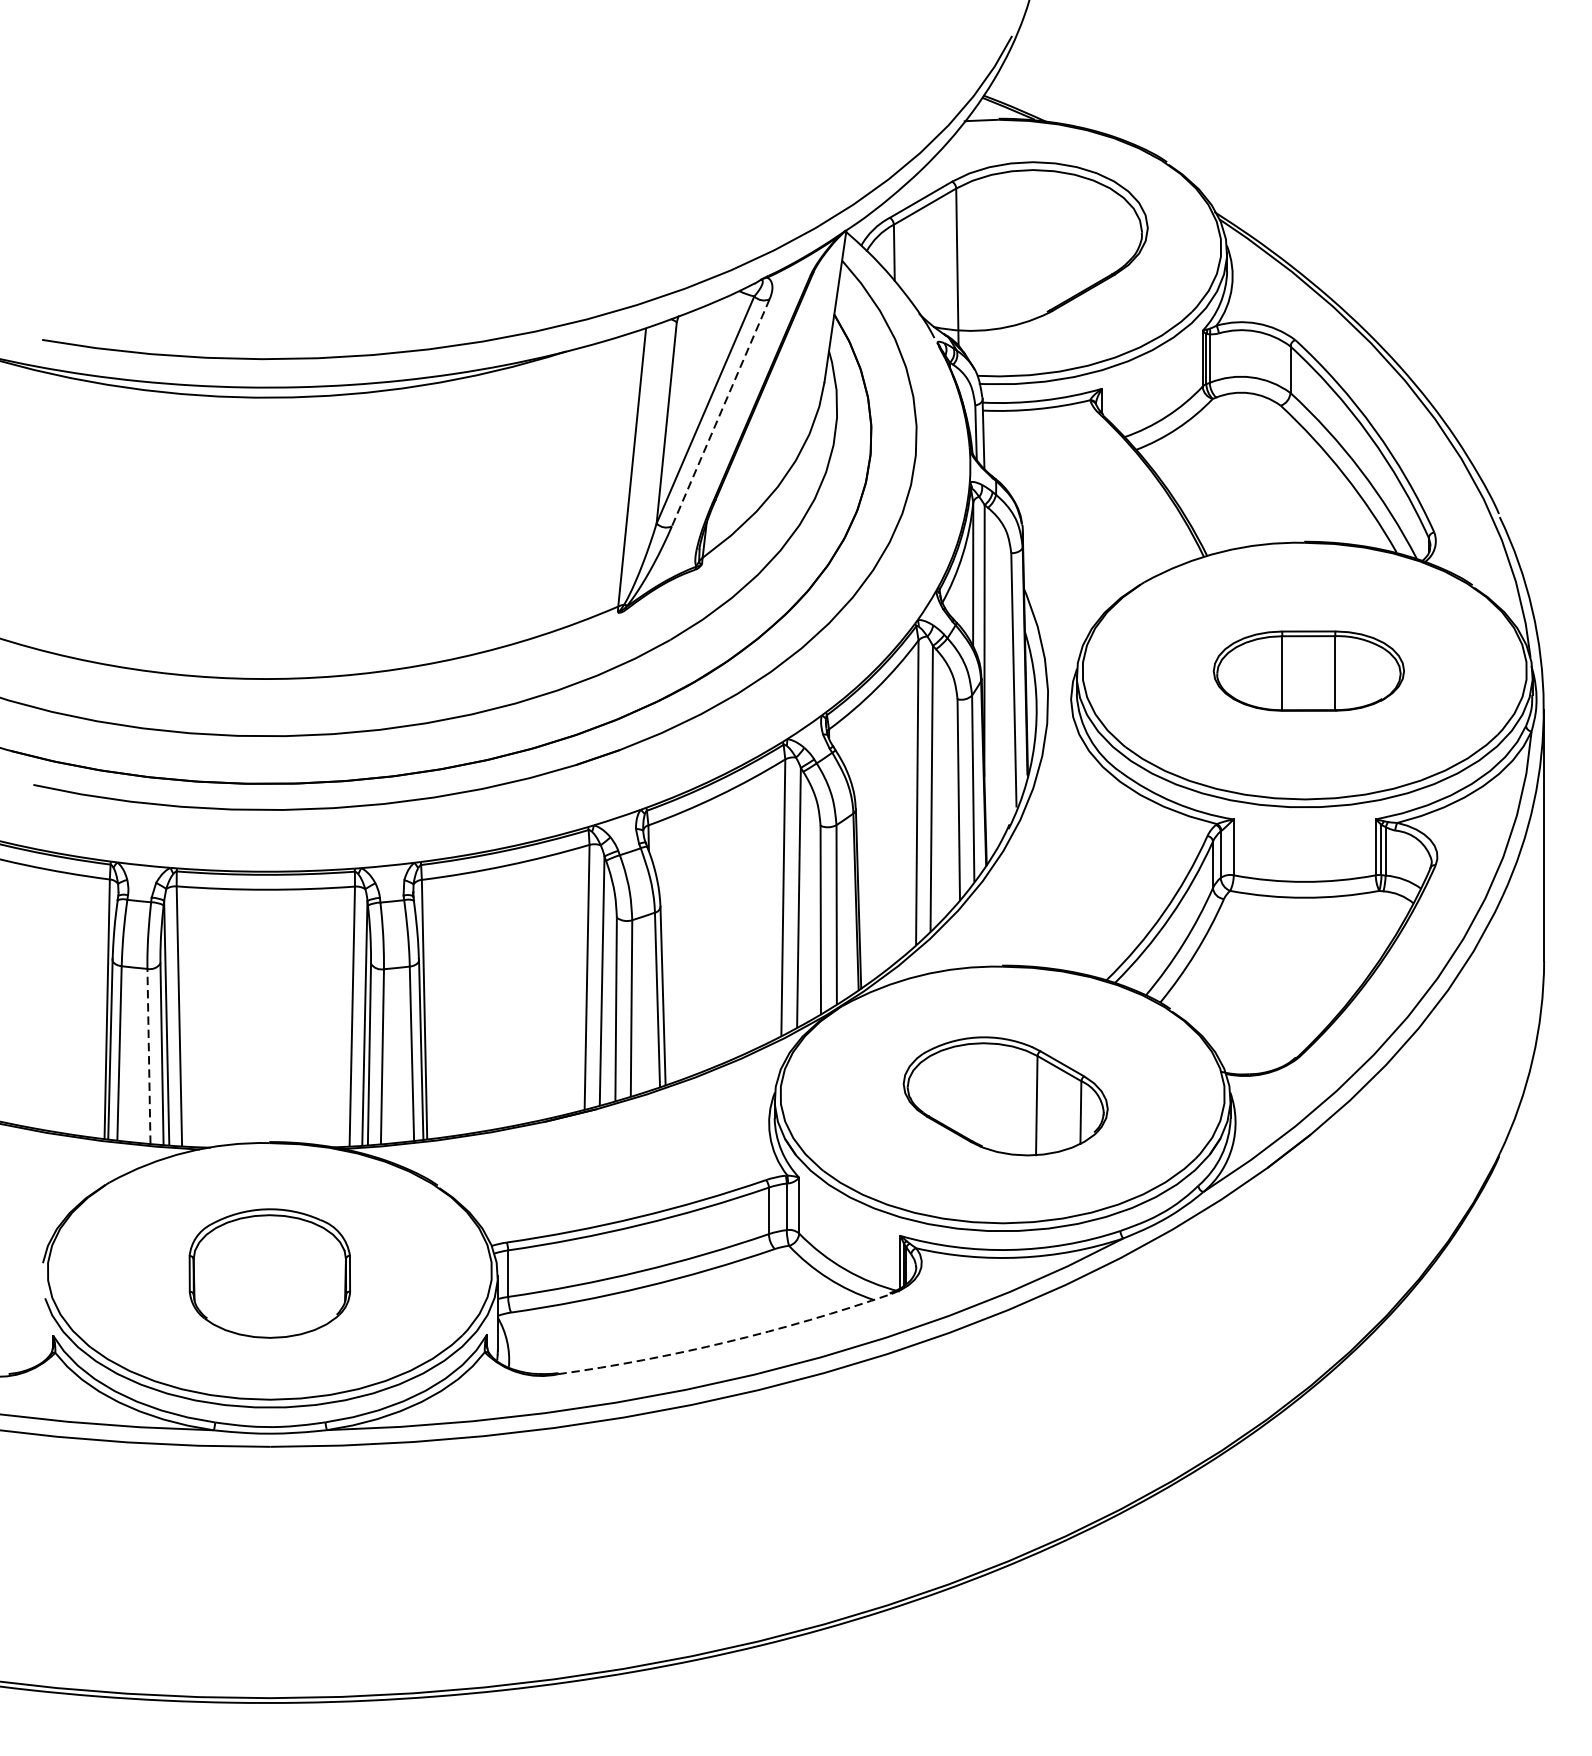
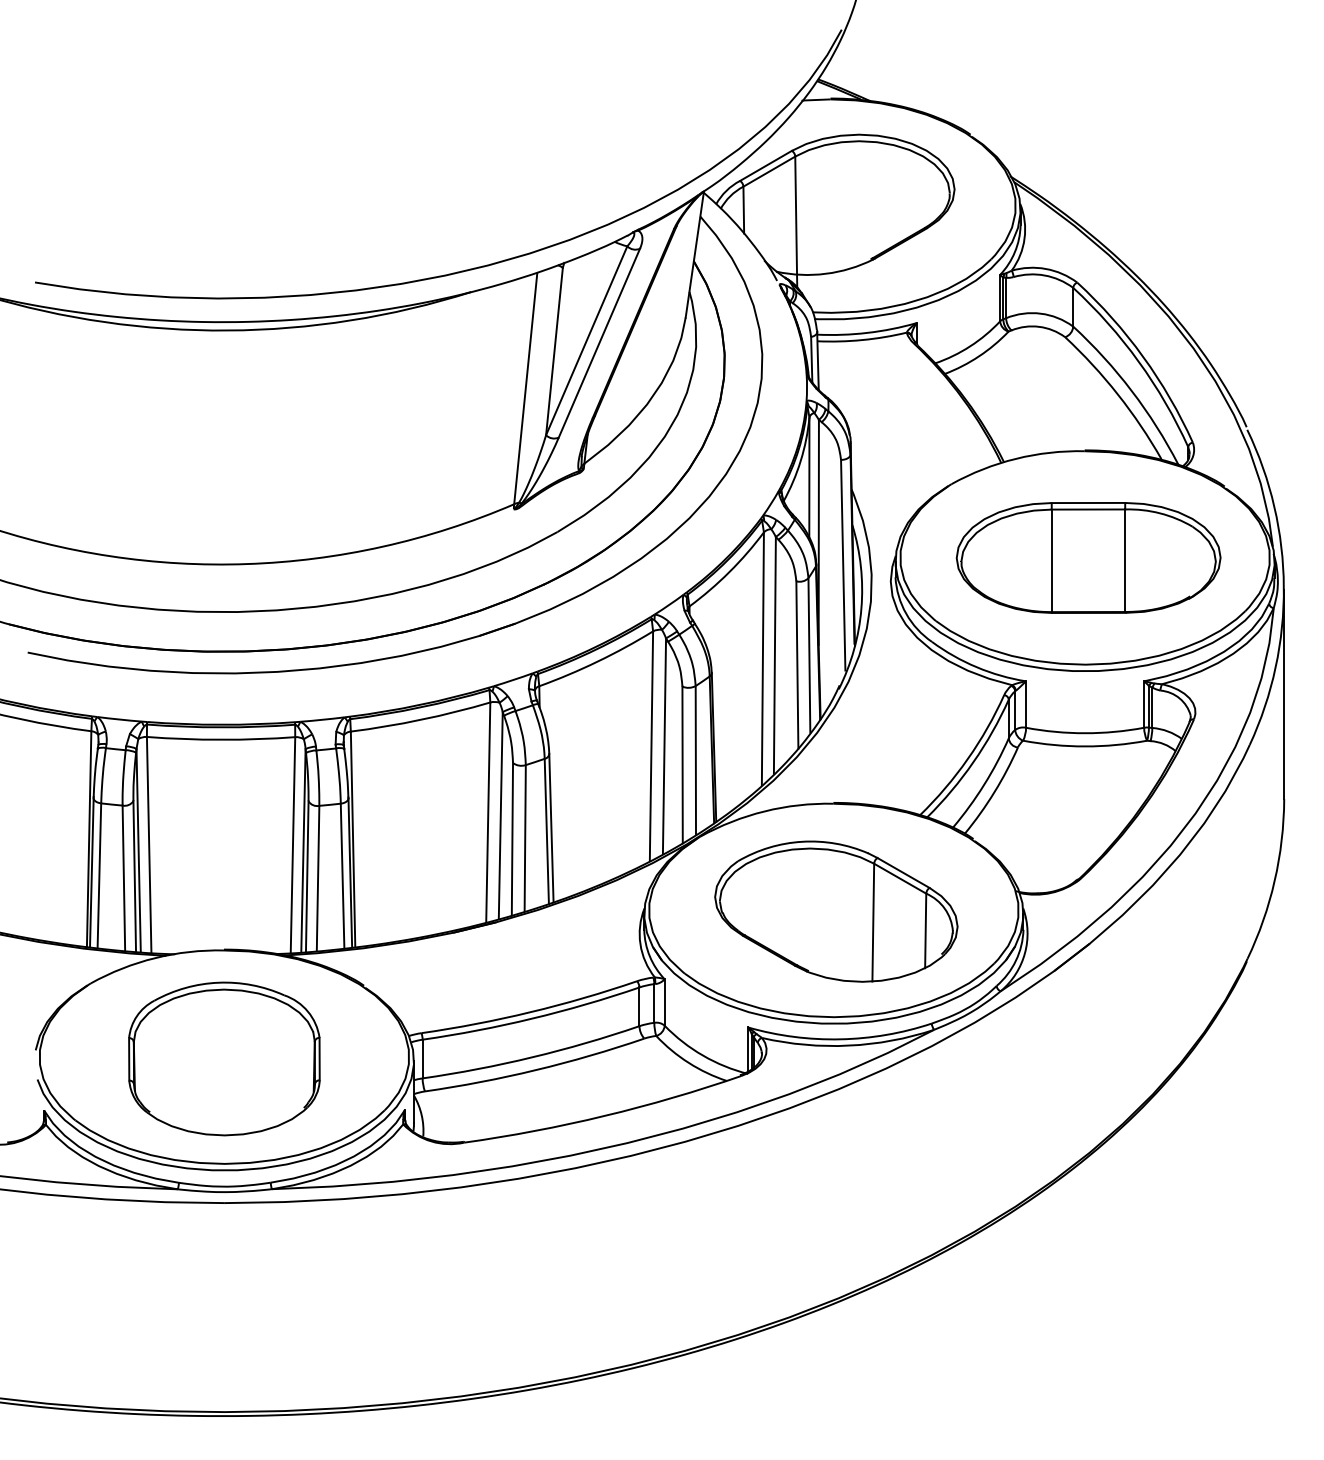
line: (720, 413) -> (599, 343), dashed -> solid
part: (1308, 670) -> (1088, 557), size x1.67
line: (148, 1056) -> (123, 878), dashed -> solid
part: (1005, 1096) -> (836, 911), size x1.43
part: (269, 1272) -> (224, 1058), size x1.43
arc: (726, 1341) -> (604, 1115), dashed -> solid

